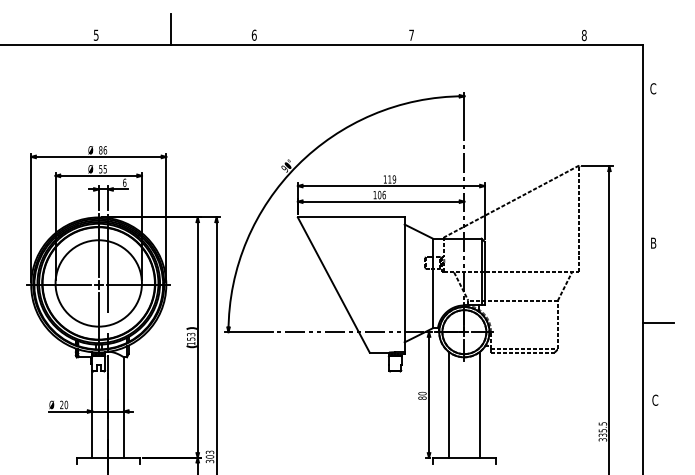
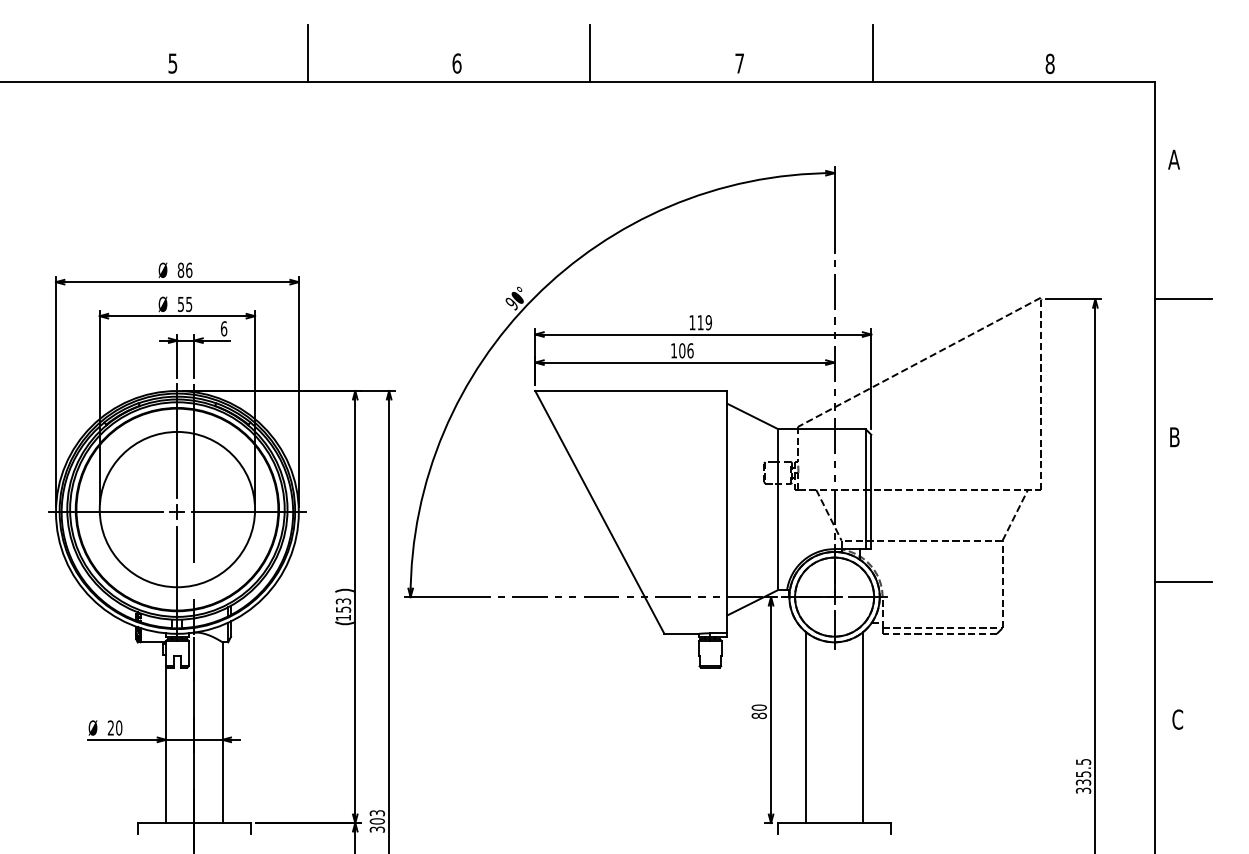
line: (328, 29) -> (590, 53), added
line: (485, 29) -> (872, 53), added
text: (653, 88) -> (1174, 159), C -> A
line: (658, 166) -> (1183, 299), added

